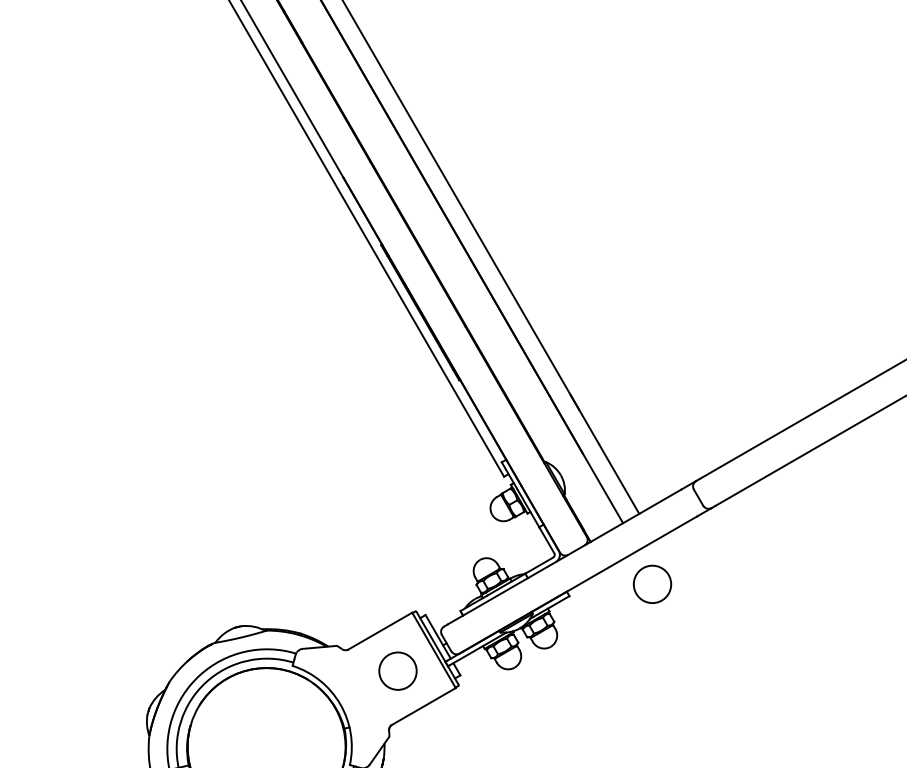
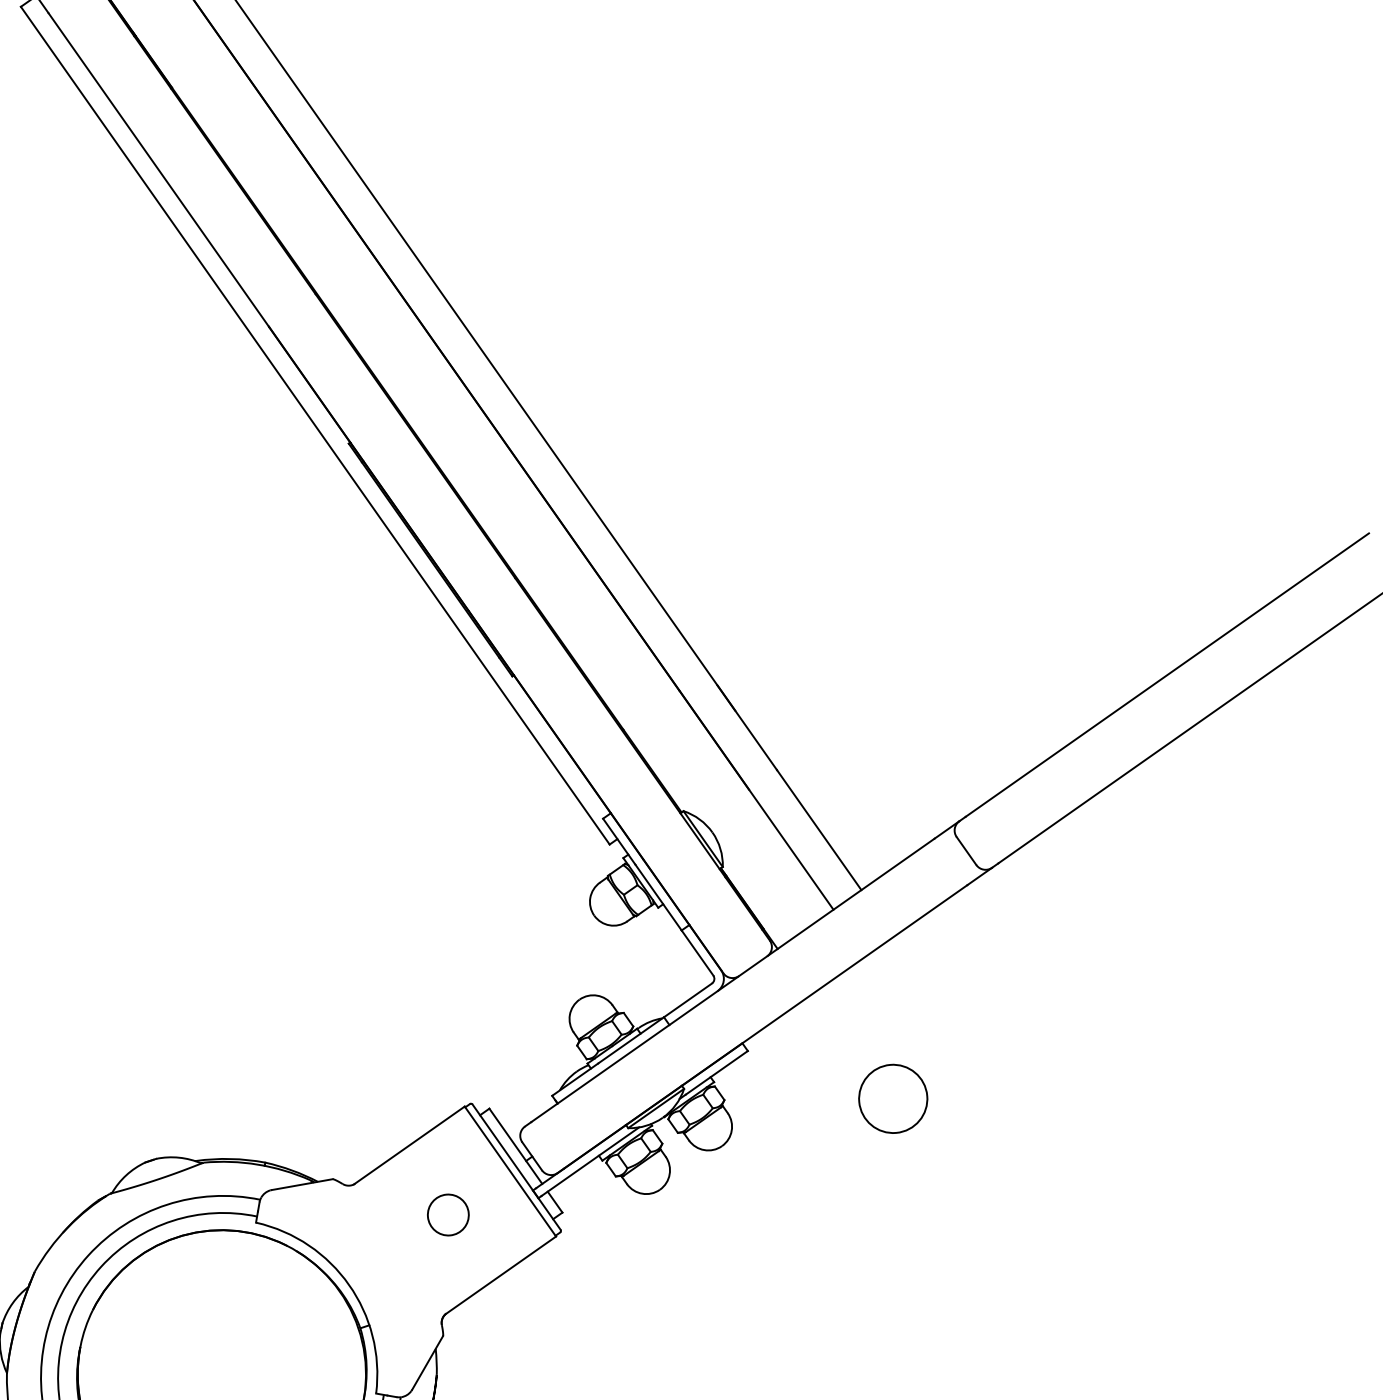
circle: (652, 583) -> (893, 1097), moved
circle: (397, 670) -> (447, 1214), size x0.6

